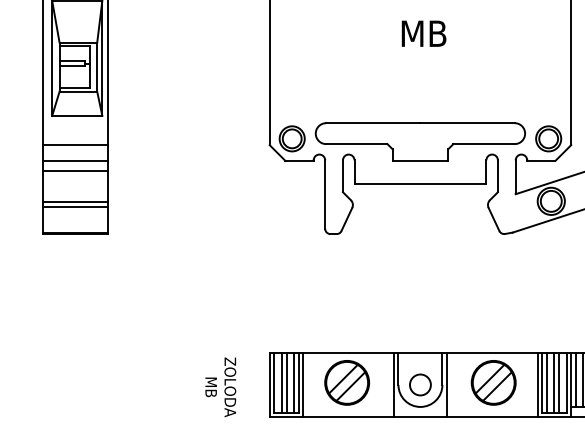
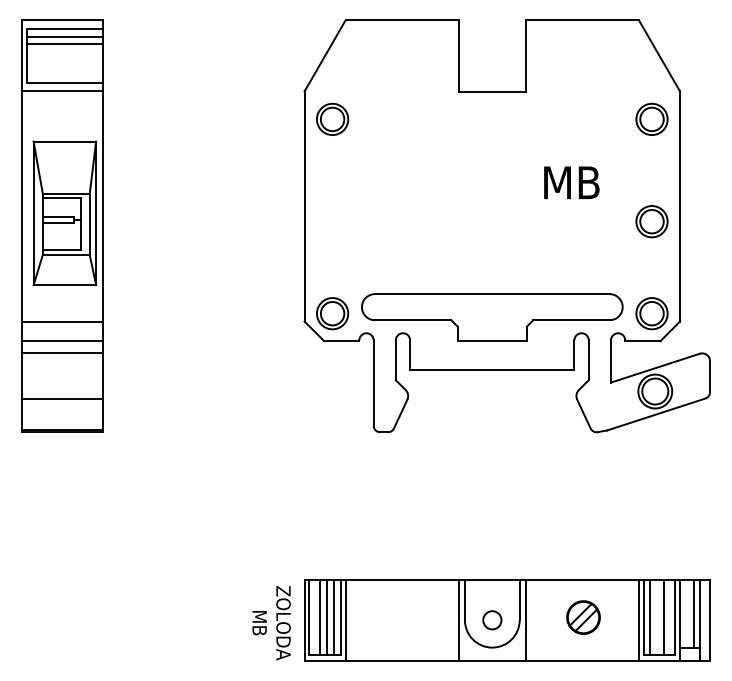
text: (423, 33) -> (571, 182), moved
part: (548, 64) -> (651, 221), added
line: (74, 202) -> (61, 392), removed
line: (576, 379) -> (686, 613), removed
part: (346, 382) -> (400, 617), removed
part: (493, 382) -> (583, 617), size x0.6
line: (553, 382) -> (658, 617), removed
circle: (420, 385) -> (492, 620), size x0.7
text: (220, 387) -> (271, 623), moved

